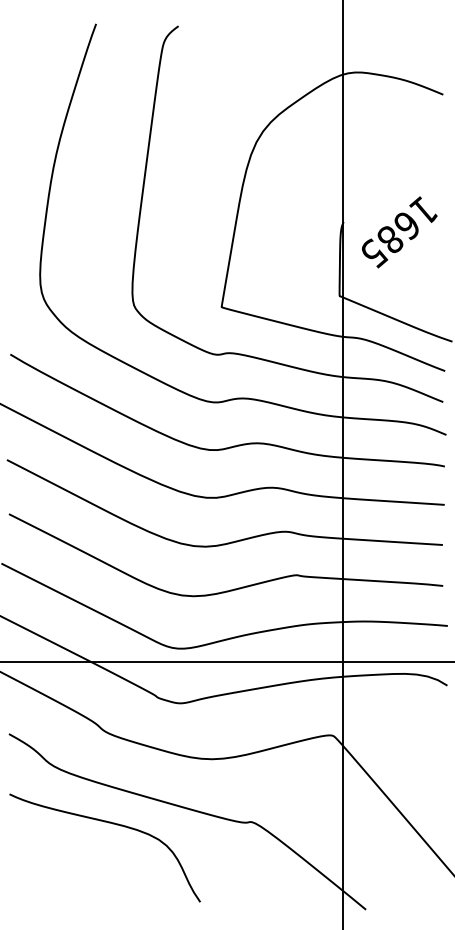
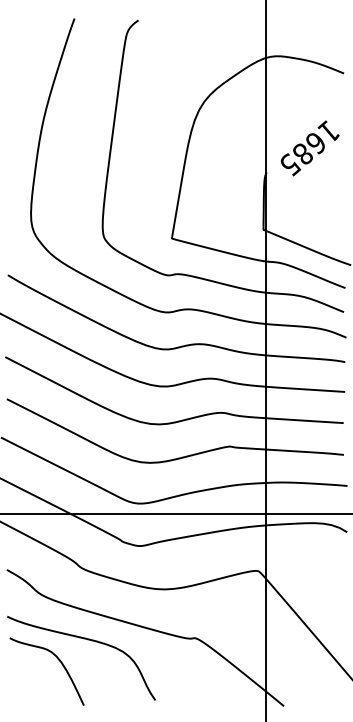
text: (398, 232) -> (309, 148), moved
curve: (74, 849) -> (57, 659), added

